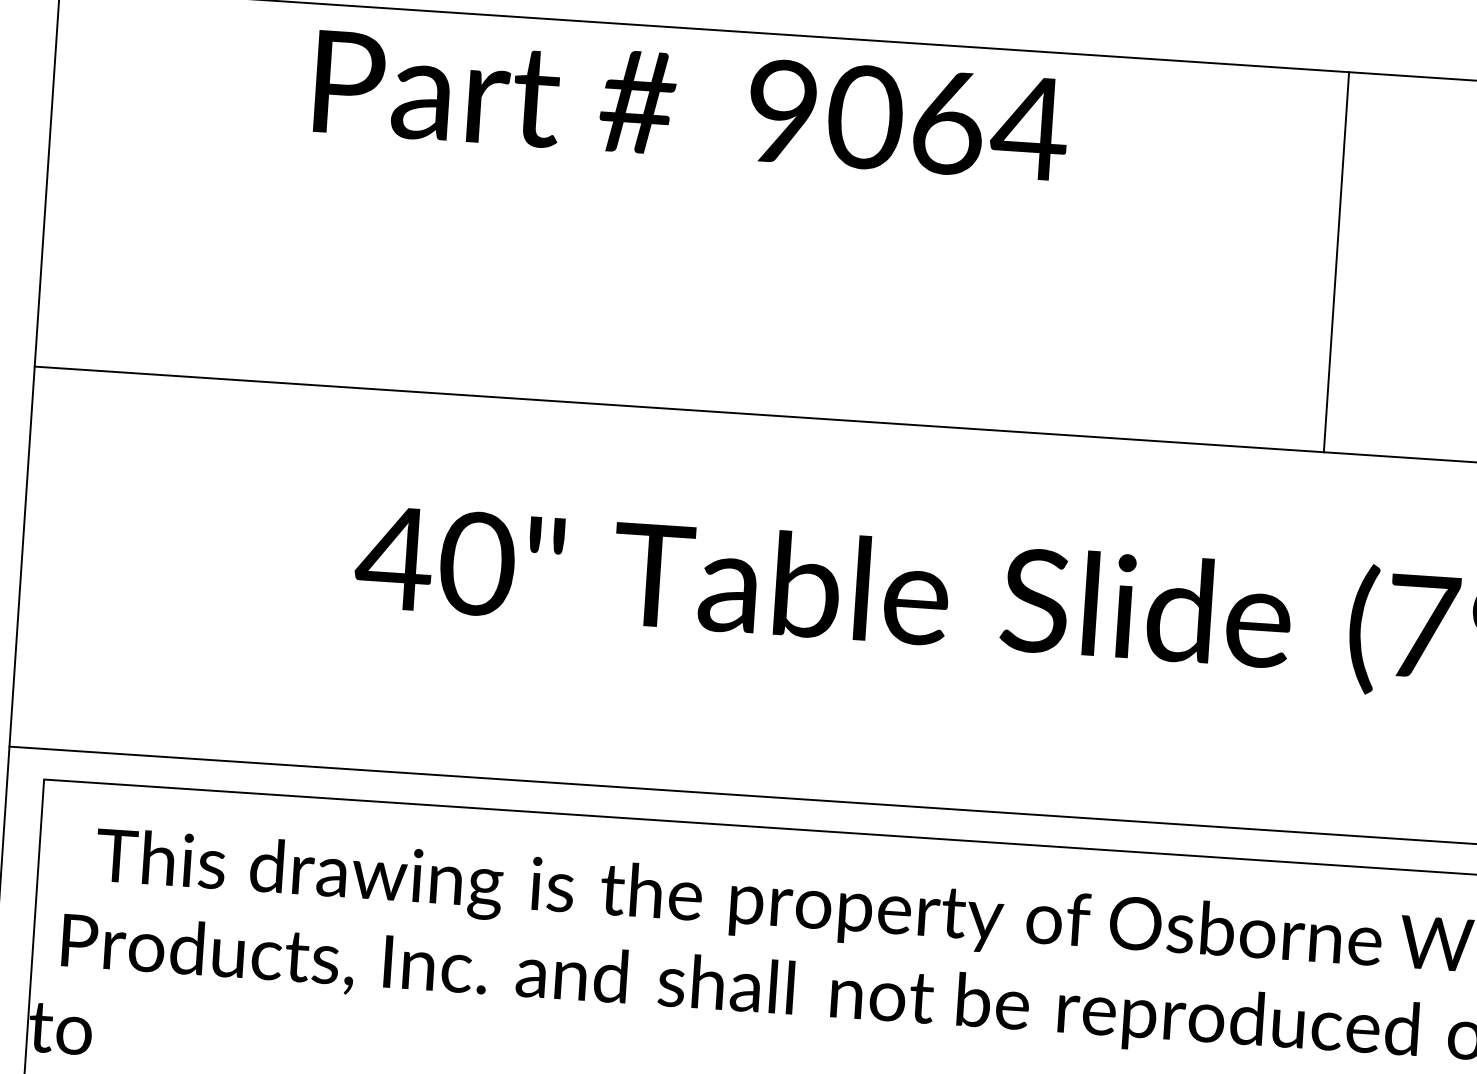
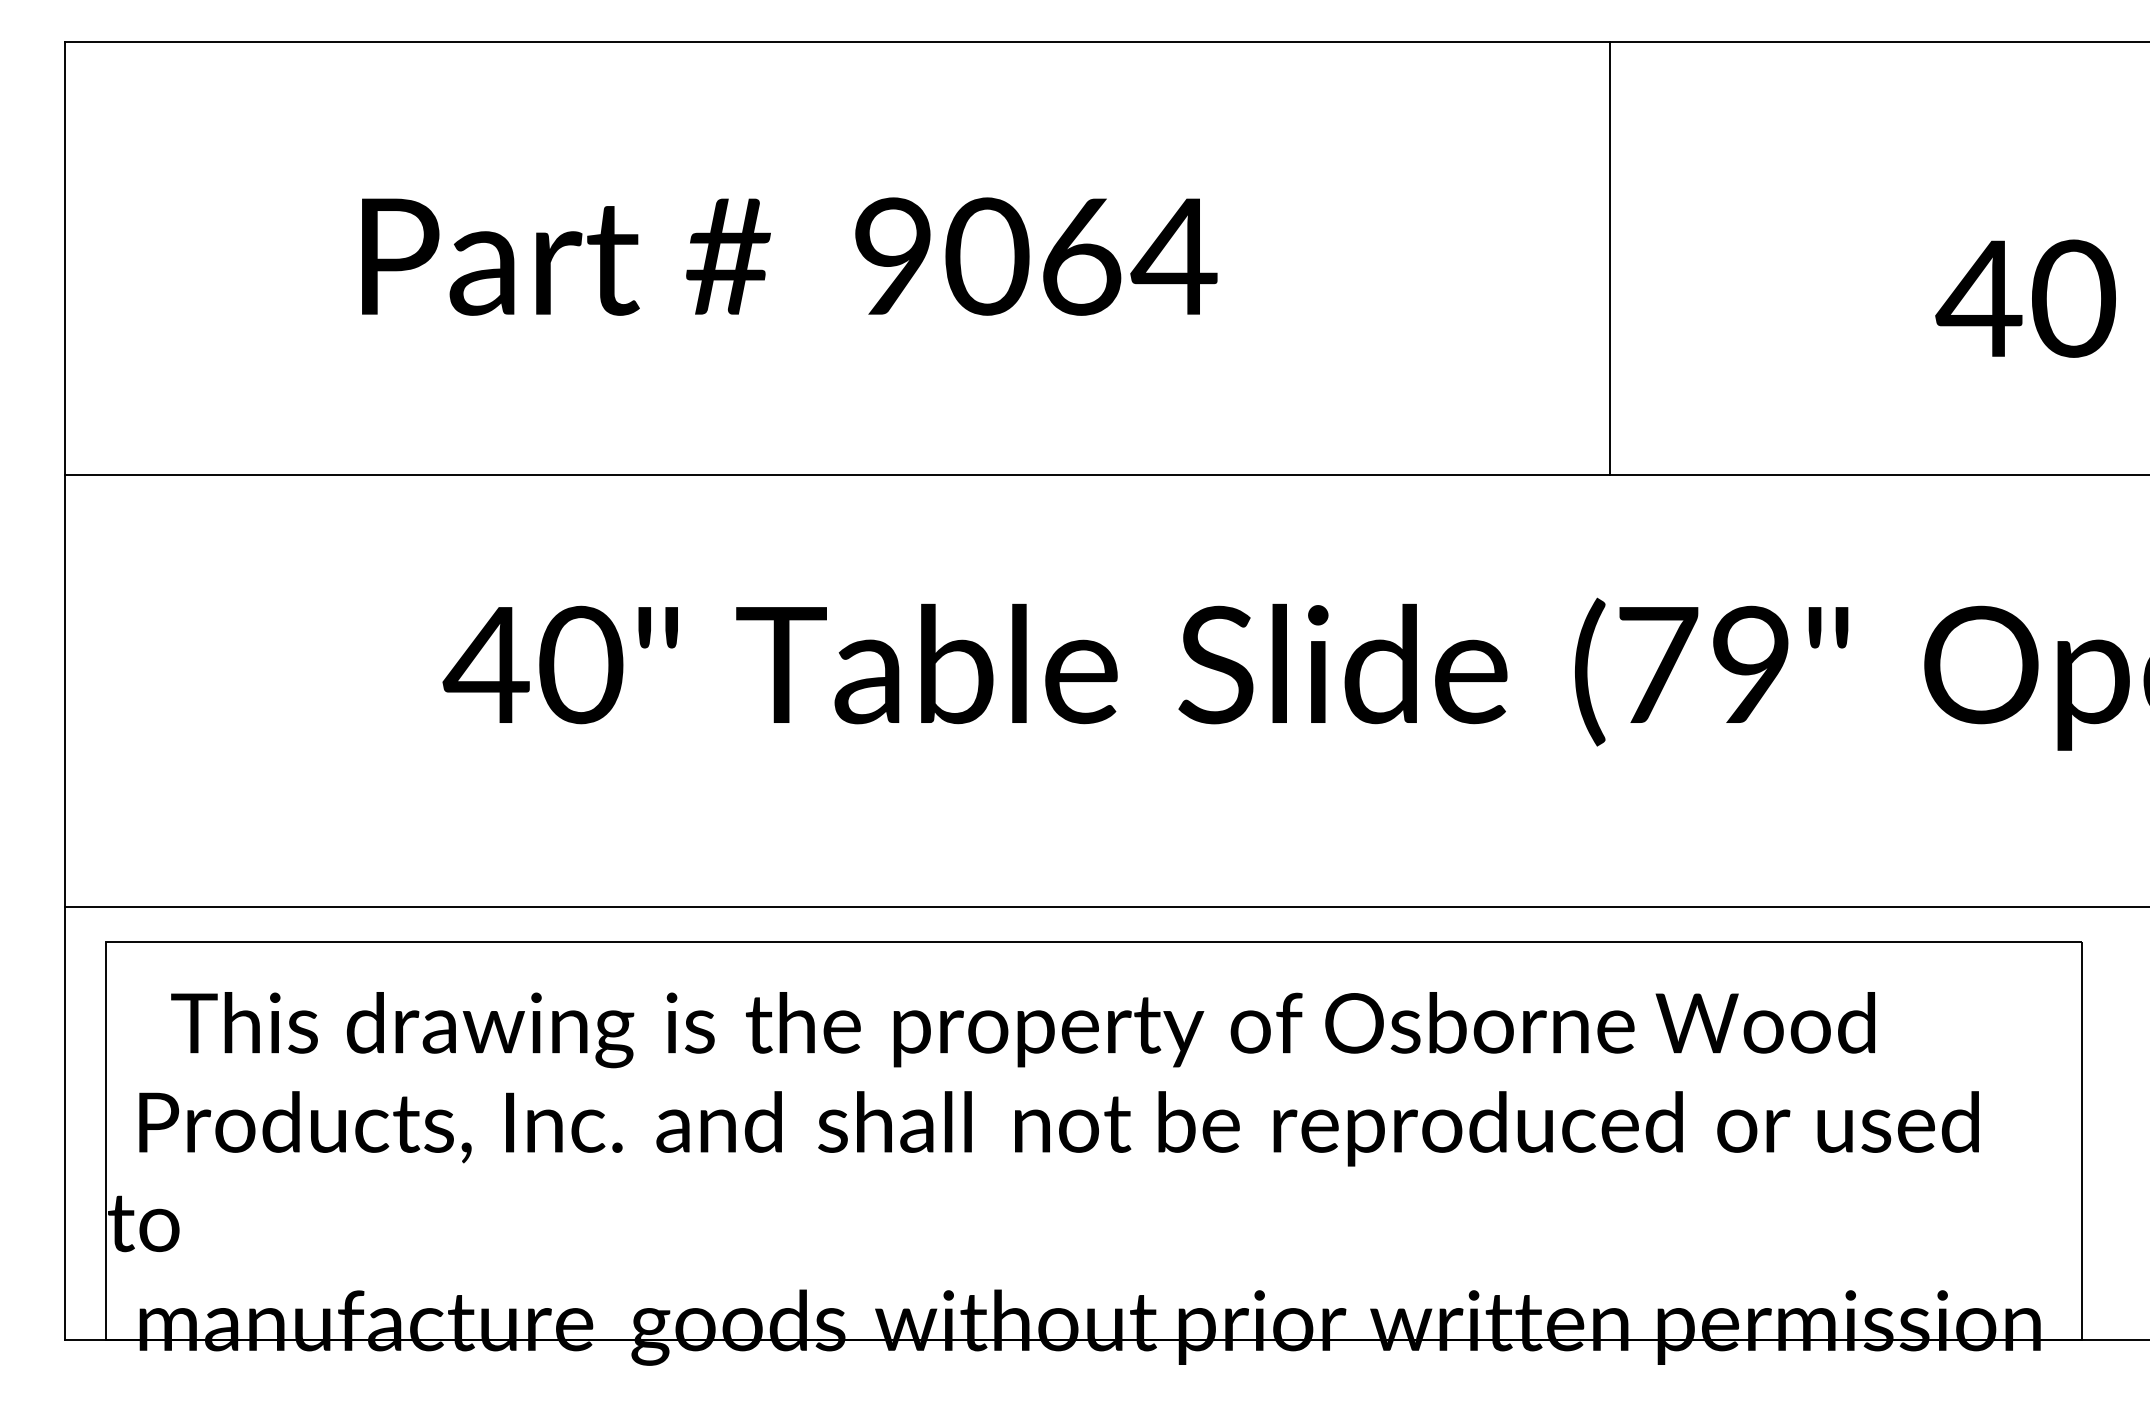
text: (691, 105) -> (789, 256), moved
line: (1336, 262) -> (1610, 258), moved

